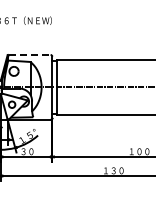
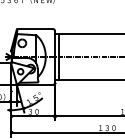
line: (29, 54) -> (35, 28), dashed -> solid

